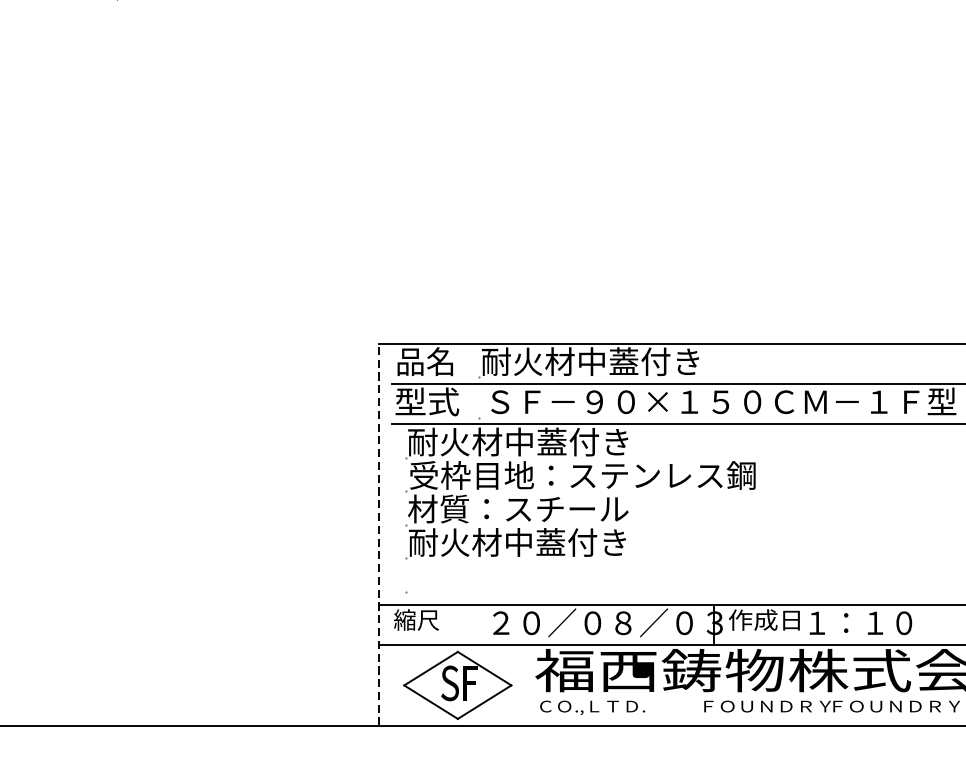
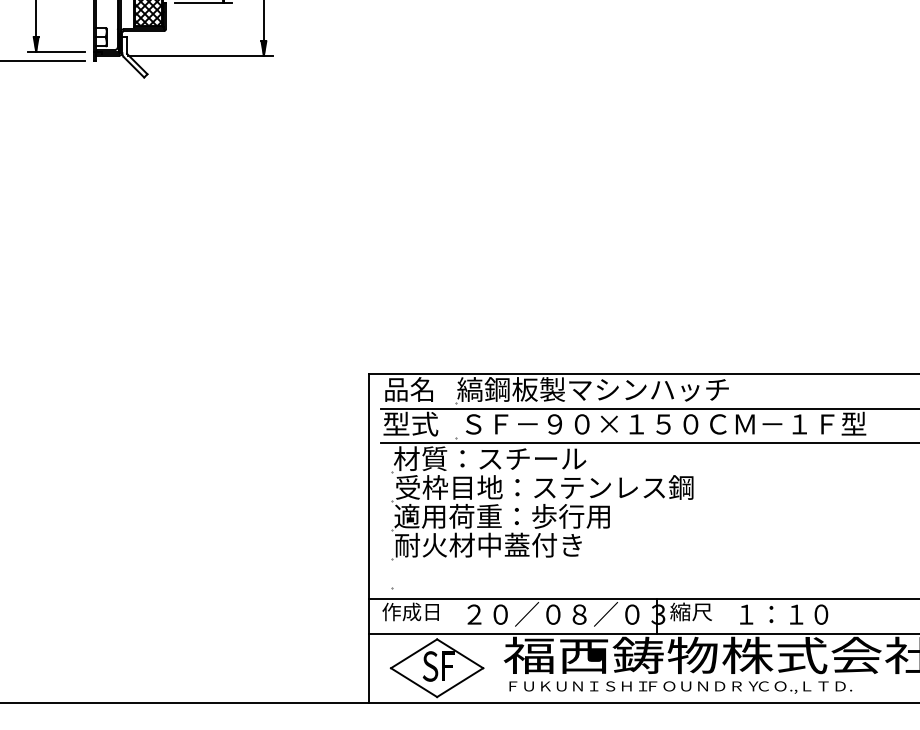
text: (638, 361) -> (592, 389), 耐火材中蓋付き -> 縞鋼板製マシンハッチ
text: (519, 441) -> (490, 458), 耐火材中蓋付き -> 材質：スチール
text: (532, 509) -> (501, 516), 材質：スチール -> 適用荷重：歩行用
line: (379, 534) -> (369, 538), dashed -> solid
text: (426, 619) -> (410, 611), 縮尺 -> 作成日
text: (763, 619) -> (700, 611), 作成日 -> 縮尺
text: (620, 707) -> (577, 687), ＣＯ.,ＬＴＤ. -> ＦＵＫＵＮＩＳＨＩ
text: (895, 707) -> (813, 687), ＦＯＵＮＤＲＹ -> ＣＯ.,ＬＴＤ.

